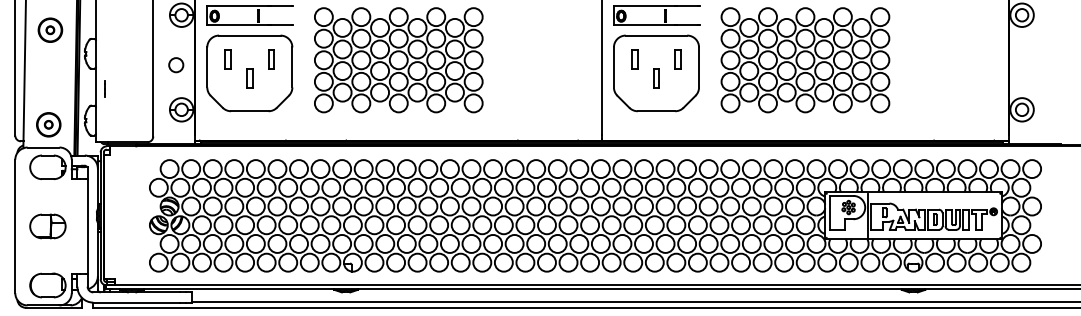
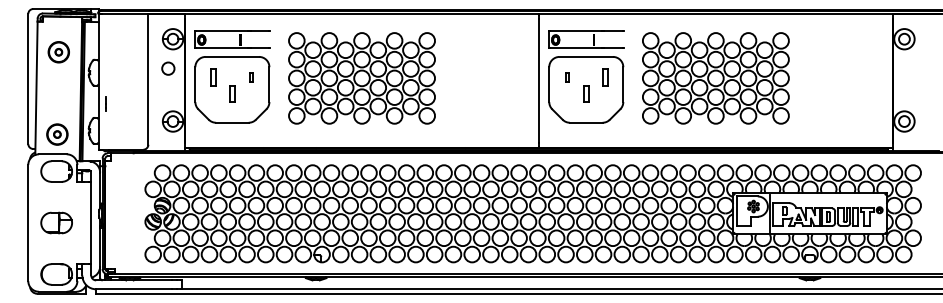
part: (271, 59) -> (251, 77), size x0.6
part: (634, 59) -> (567, 77), size x0.6
circle: (176, 64) -> (168, 68), moved

